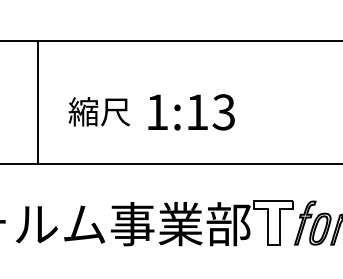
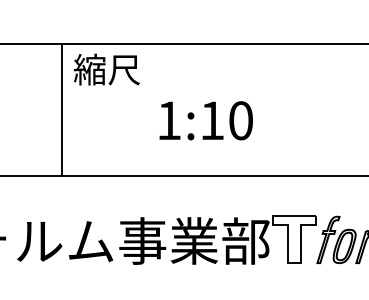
line: (37, 102) -> (61, 110), moved
text: (99, 111) -> (107, 69), moved
text: (223, 112) -> (240, 120), 1:13 -> 1:10

